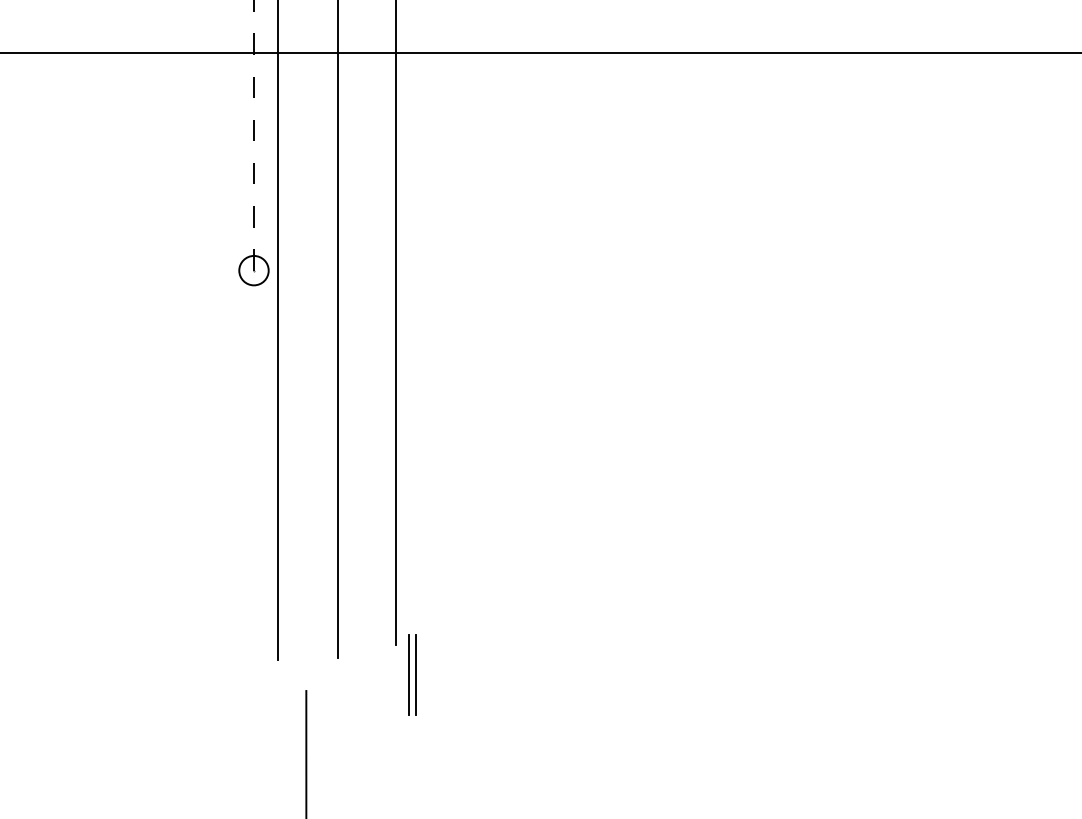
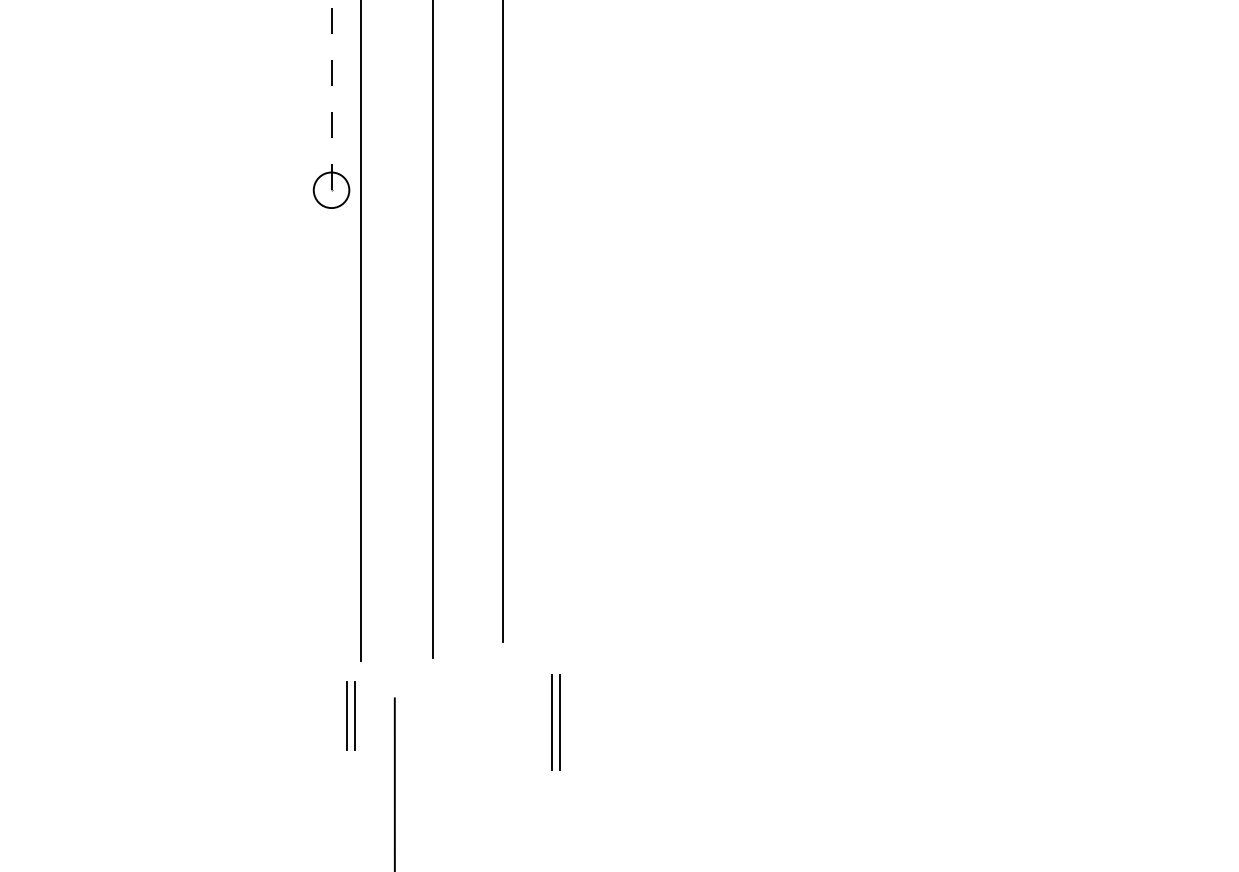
part: (412, 674) -> (555, 721), moved
line: (266, 705) -> (346, 715), added
line: (273, 705) -> (355, 715), added

